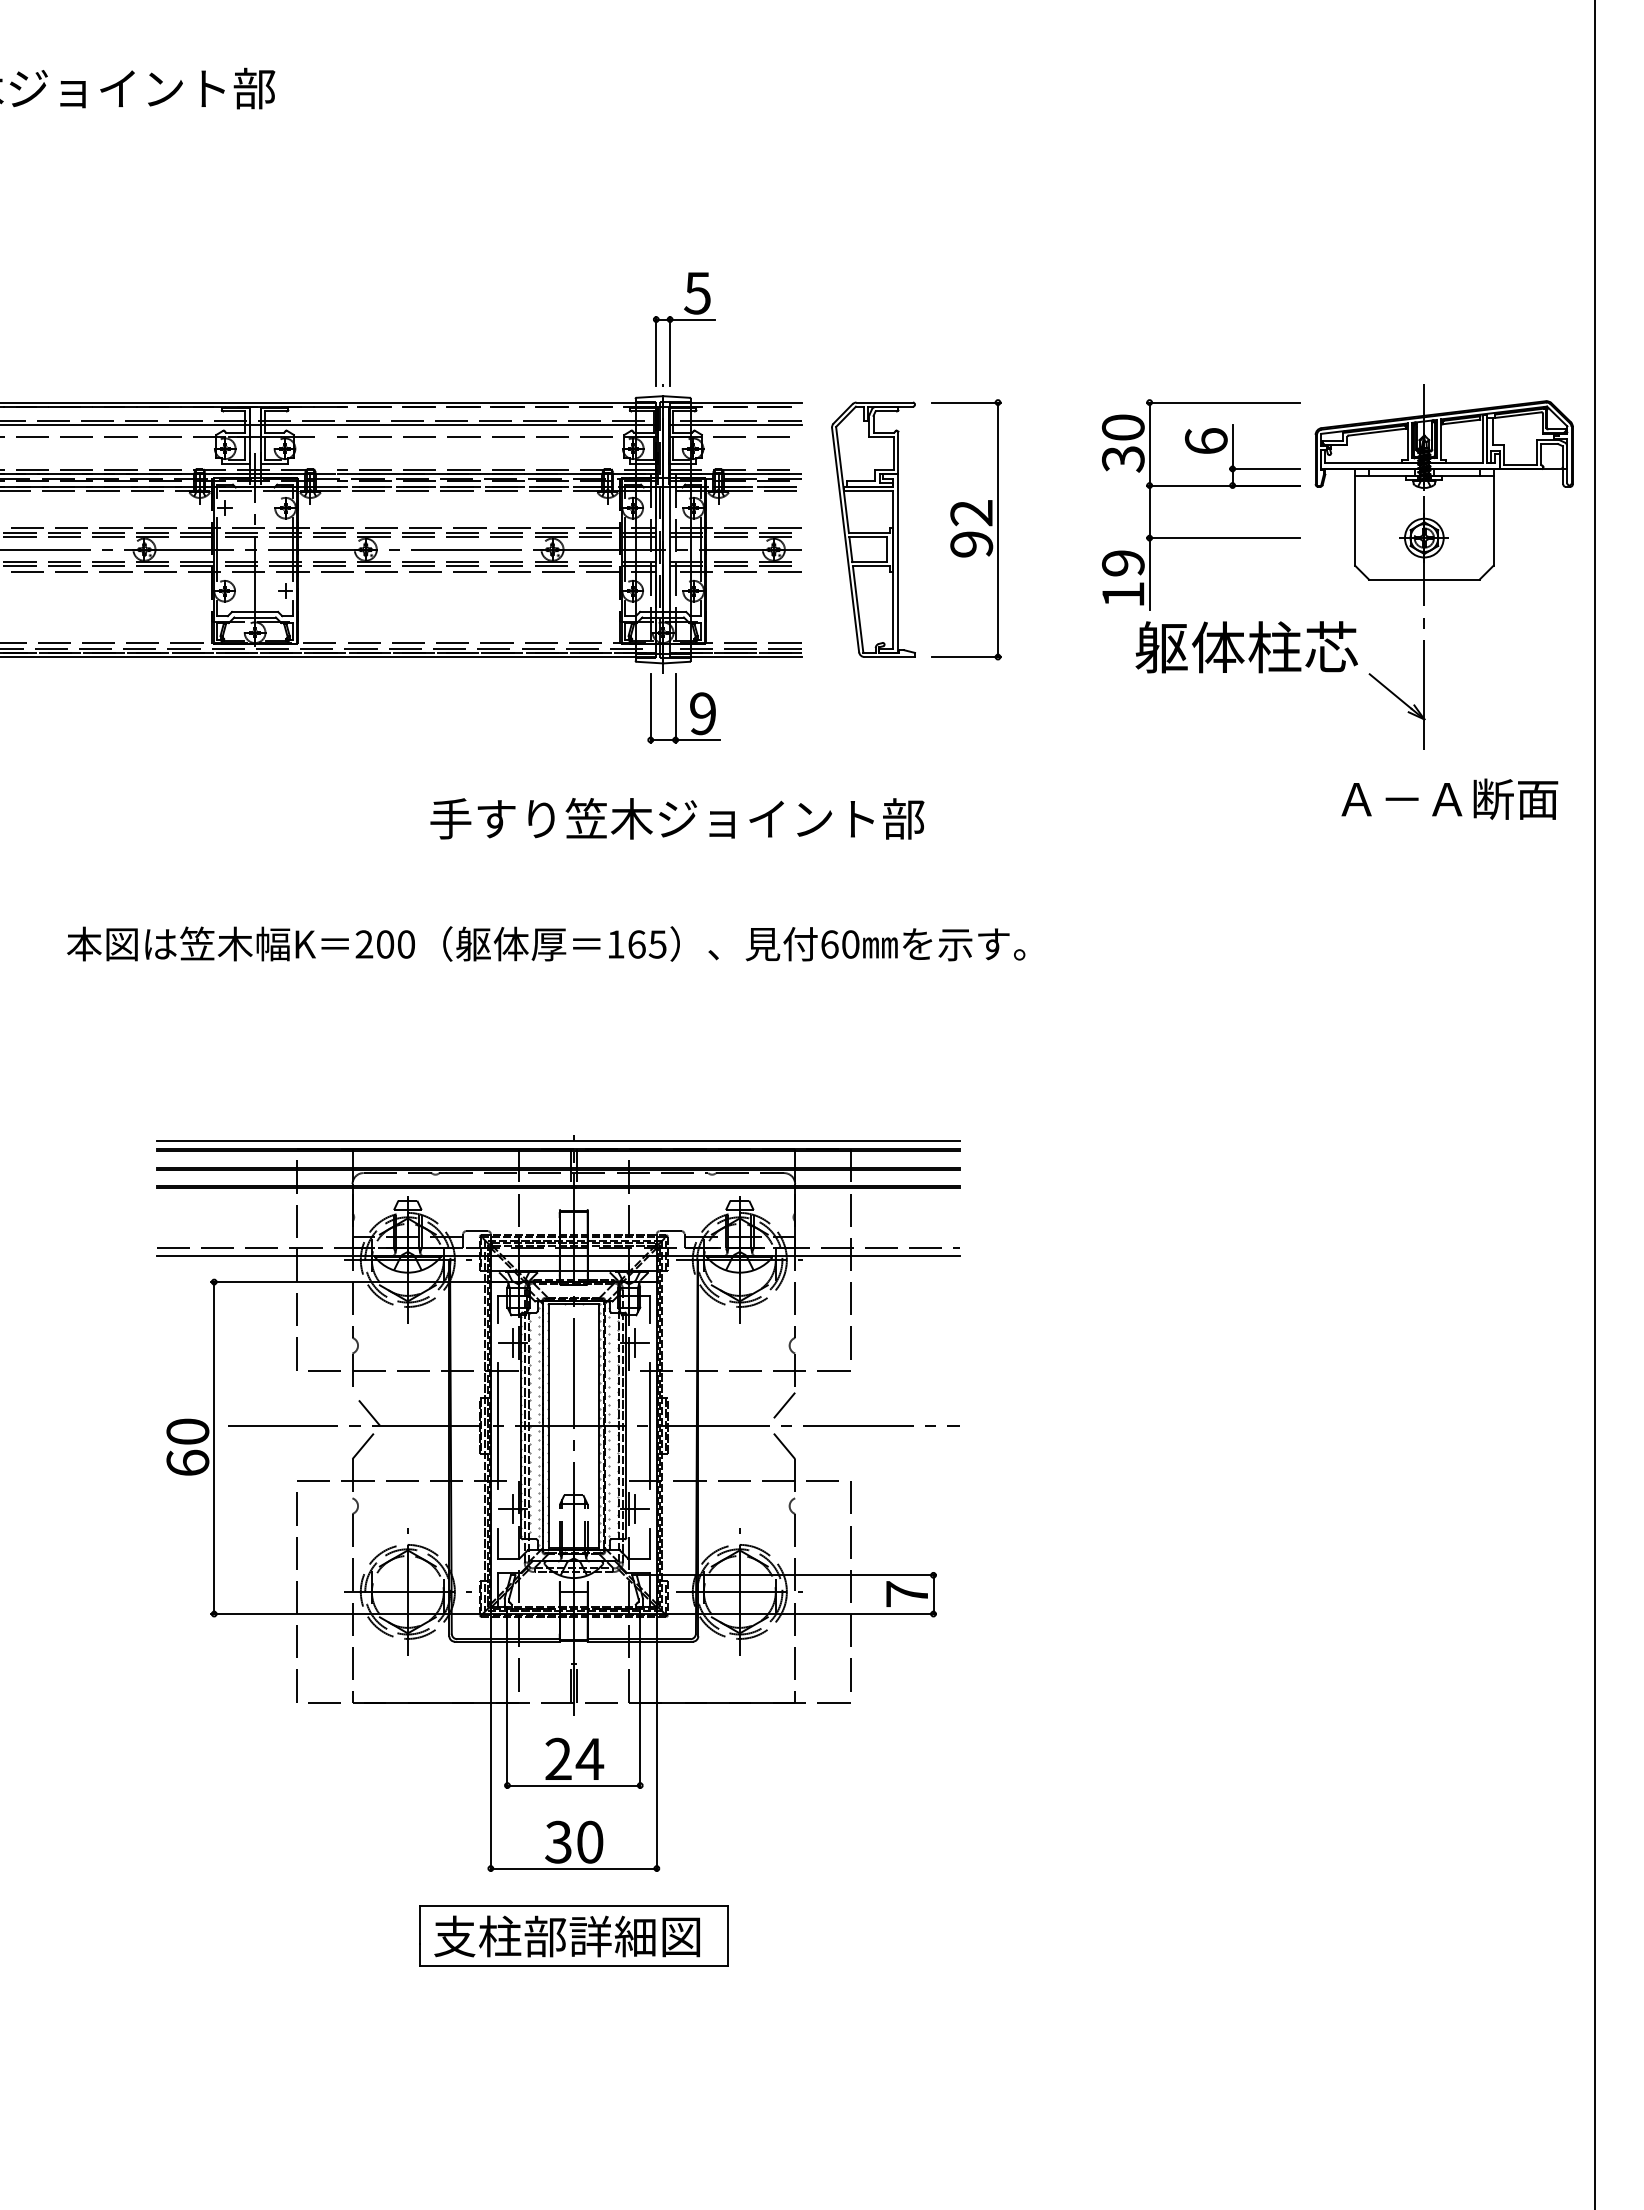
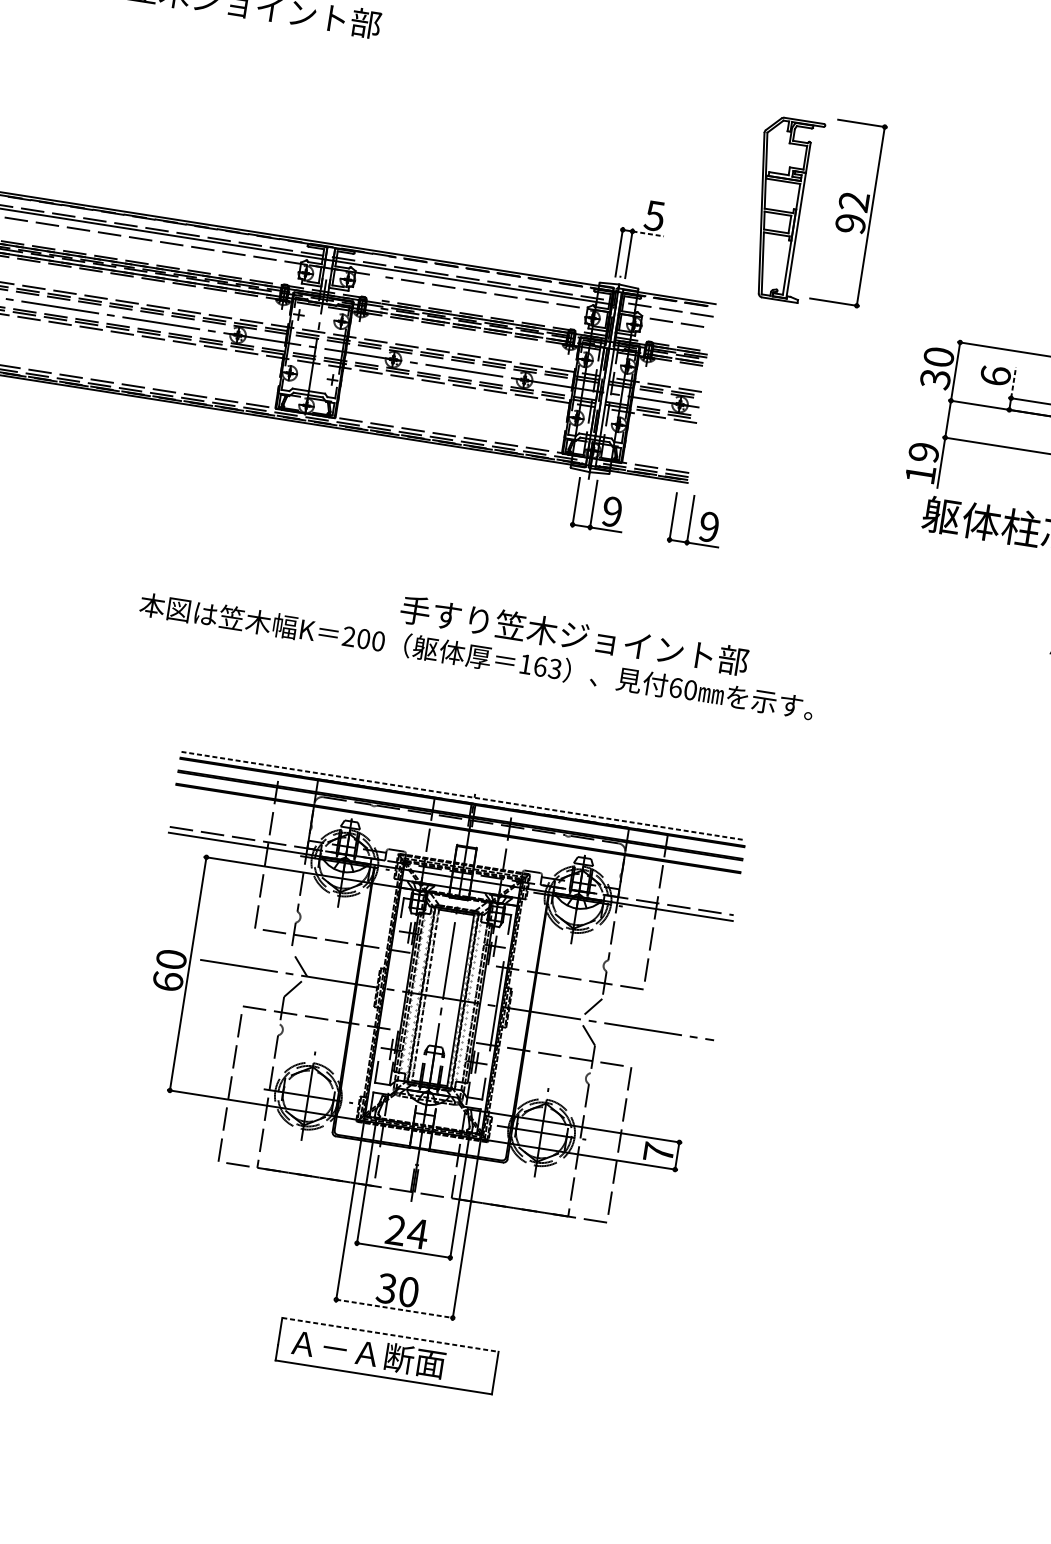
line: (692, 319) -> (648, 233), solid -> dashed
line: (735, 425) -> (666, 313), removed
line: (1232, 446) -> (1013, 382), solid -> dashed
part: (873, 529) -> (782, 208), moved
part: (966, 529) -> (848, 212), moved
part: (814, 708) -> (691, 520), added
text: (677, 818) -> (574, 635), moved
text: (657, 944) -> (554, 668), 165 -> 163
line: (558, 1140) -> (463, 795), solid -> dashed
line: (497, 1425) -> (389, 989), removed
line: (548, 1425) -> (425, 994), solid -> dashed
line: (573, 1868) -> (394, 1308), solid -> dashed
line: (573, 1905) -> (390, 1334), solid -> dashed
text: (566, 1936) -> (381, 1355), 支柱部詳細図 -> Ａ－Ａ断面

